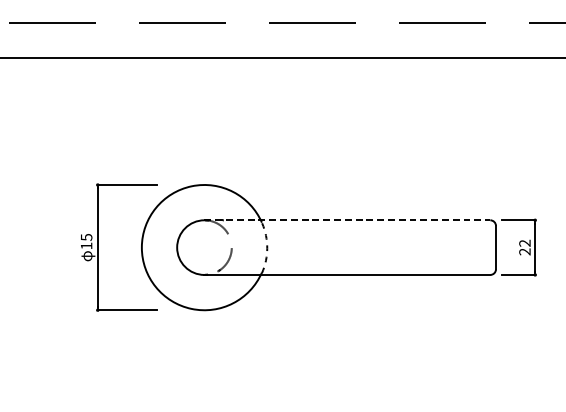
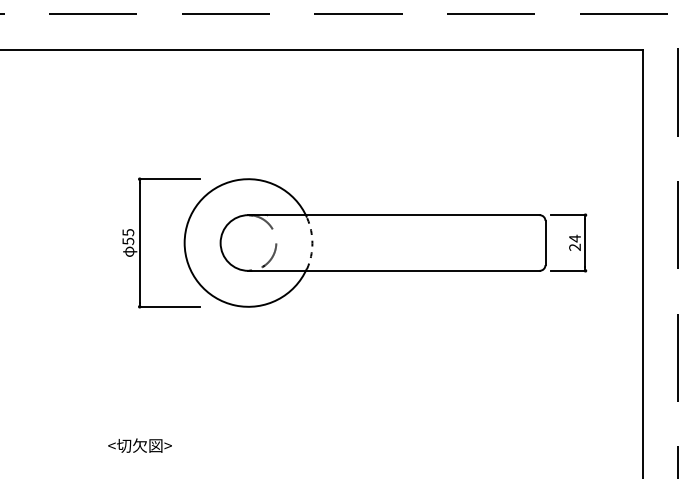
line: (347, 220) -> (394, 215), dashed -> solid
text: (524, 243) -> (574, 238), 22 -> 24
text: (86, 246) -> (128, 241), 15 -> 55

